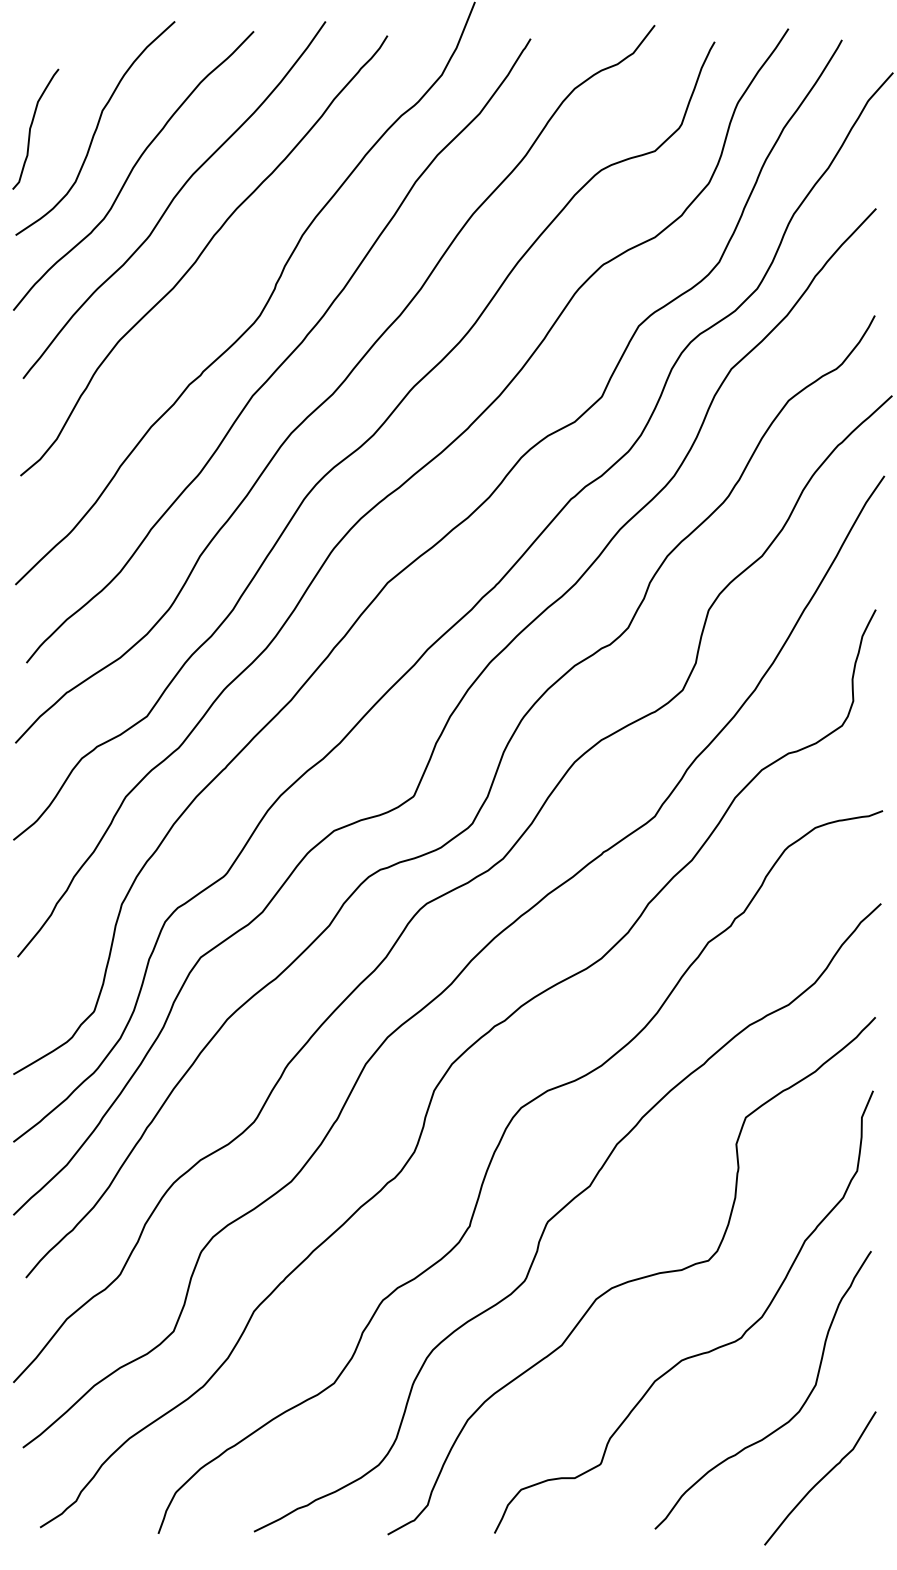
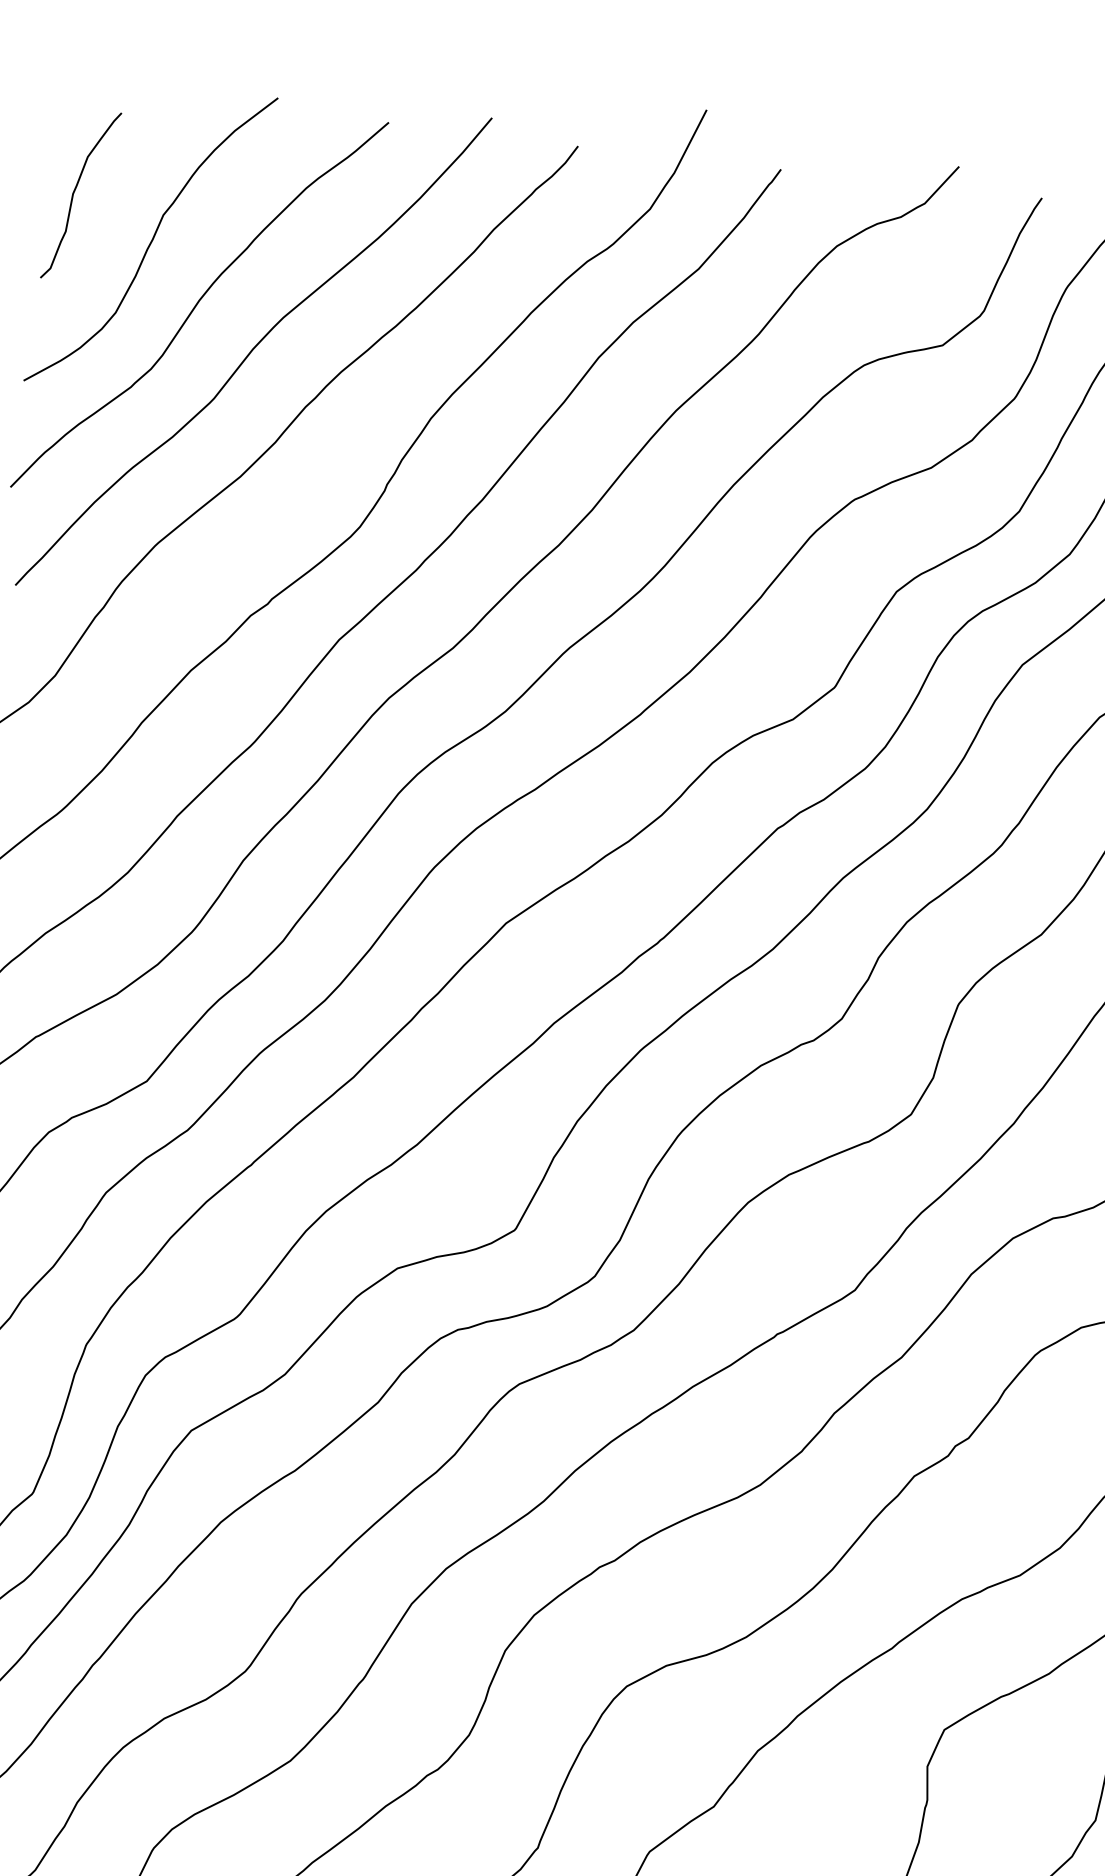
curve: (31, 128) -> (75, 193), moved

